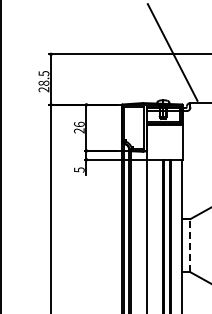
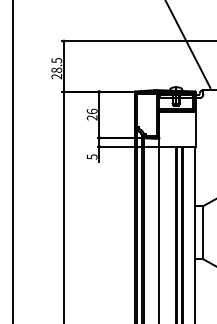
line: (190, 245) -> (203, 232), dashed -> solid

